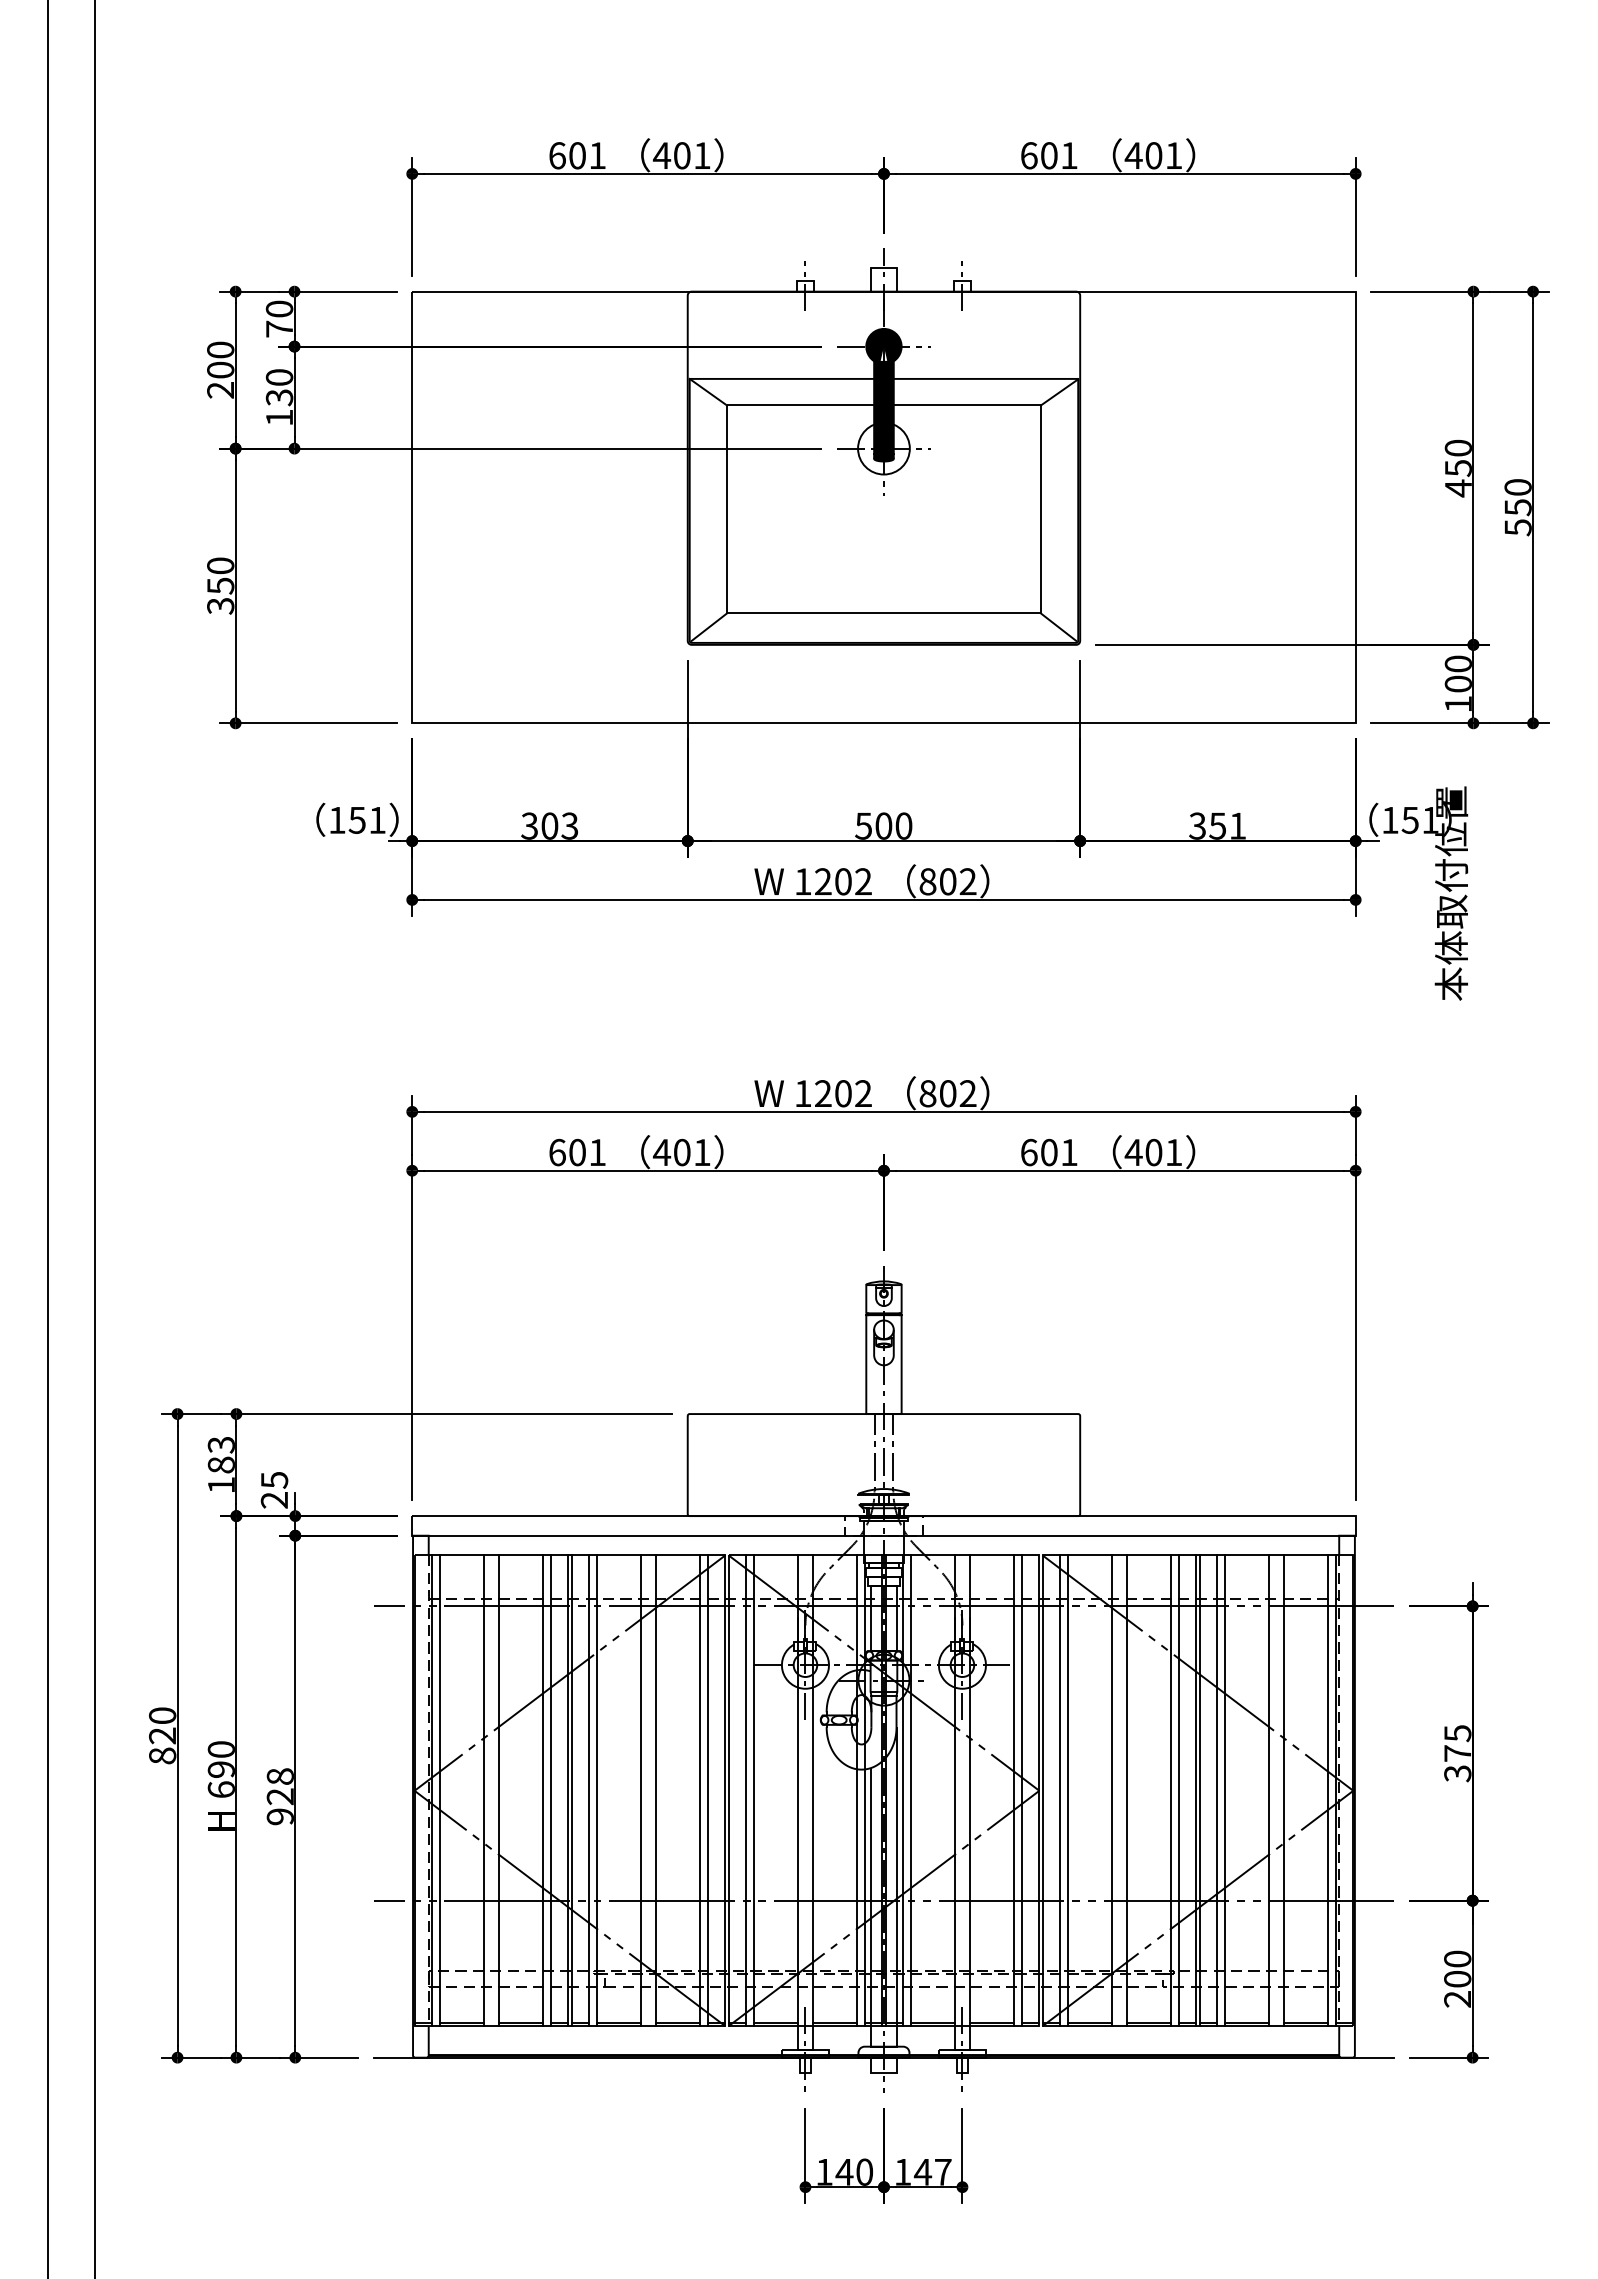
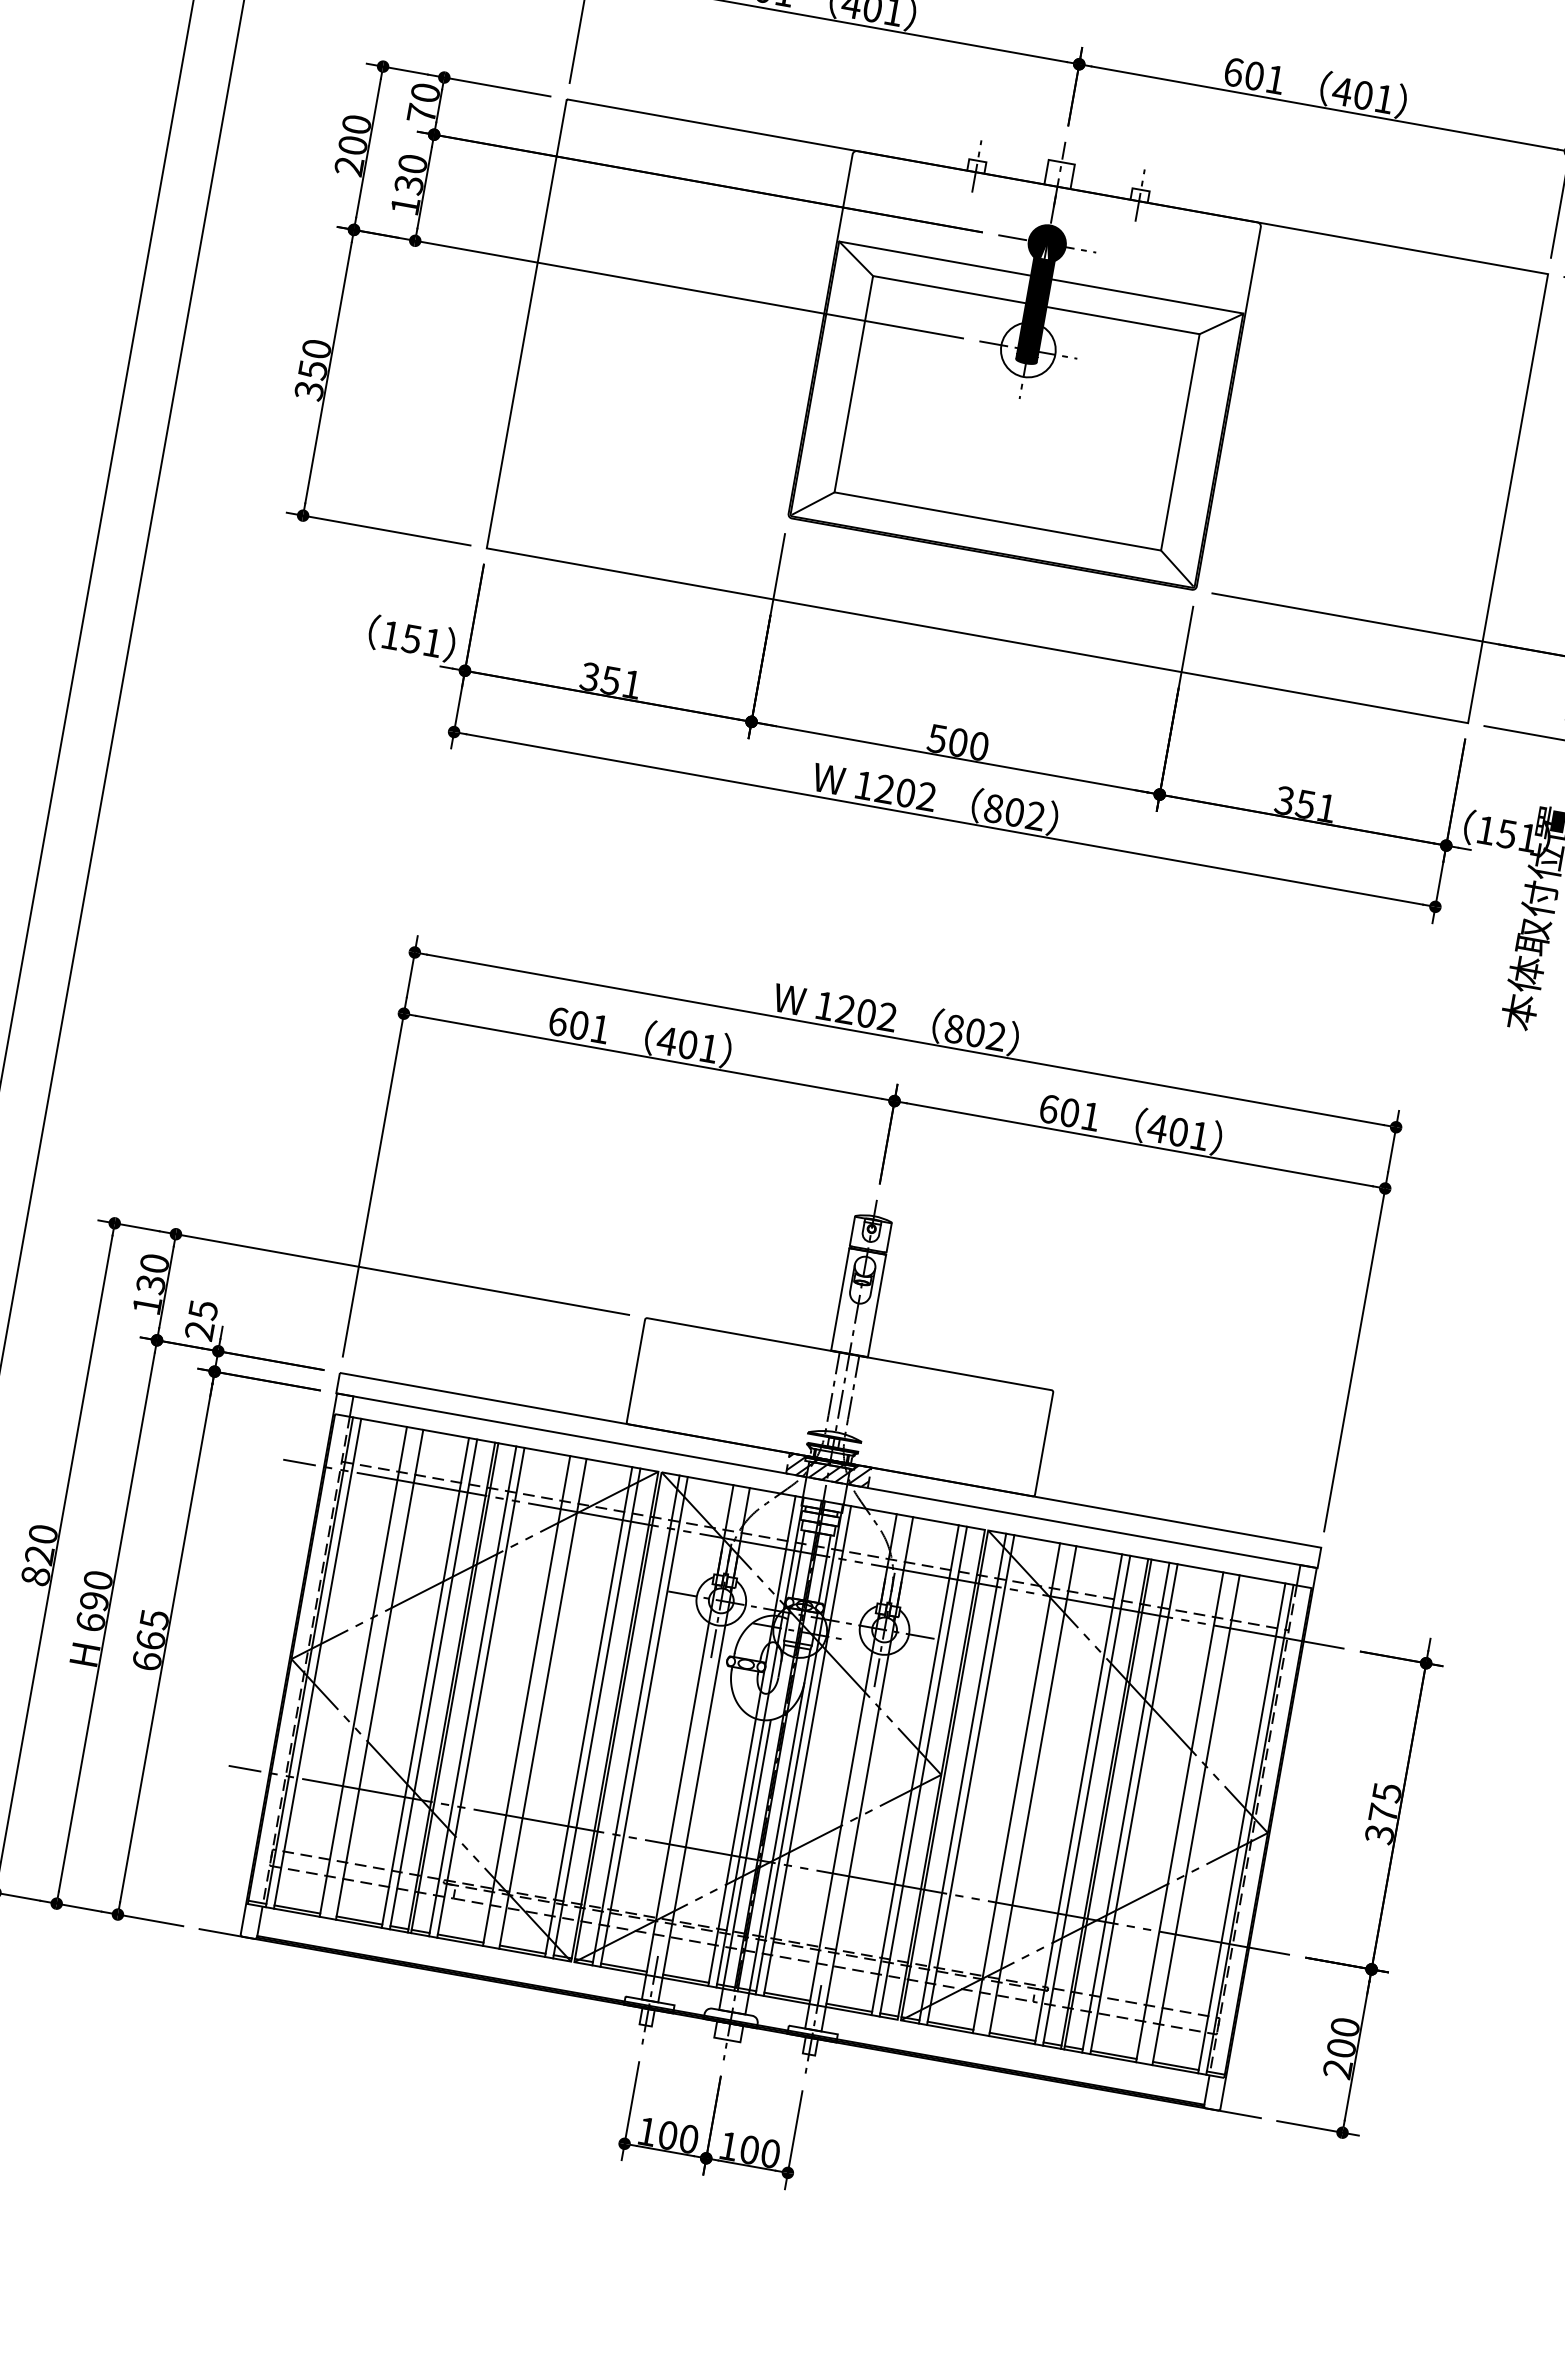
text: (559, 825) -> (621, 681), 303 -> 351
text: (220, 1454) -> (151, 1273), 183 -> 130
hatch: (883, 1525) -> (828, 1470), added
text: (279, 1796) -> (149, 1639), 928 -> 665
text: (844, 2171) -> (668, 2134), 140 -> 100
text: (932, 2171) -> (759, 2151), 147 -> 100

